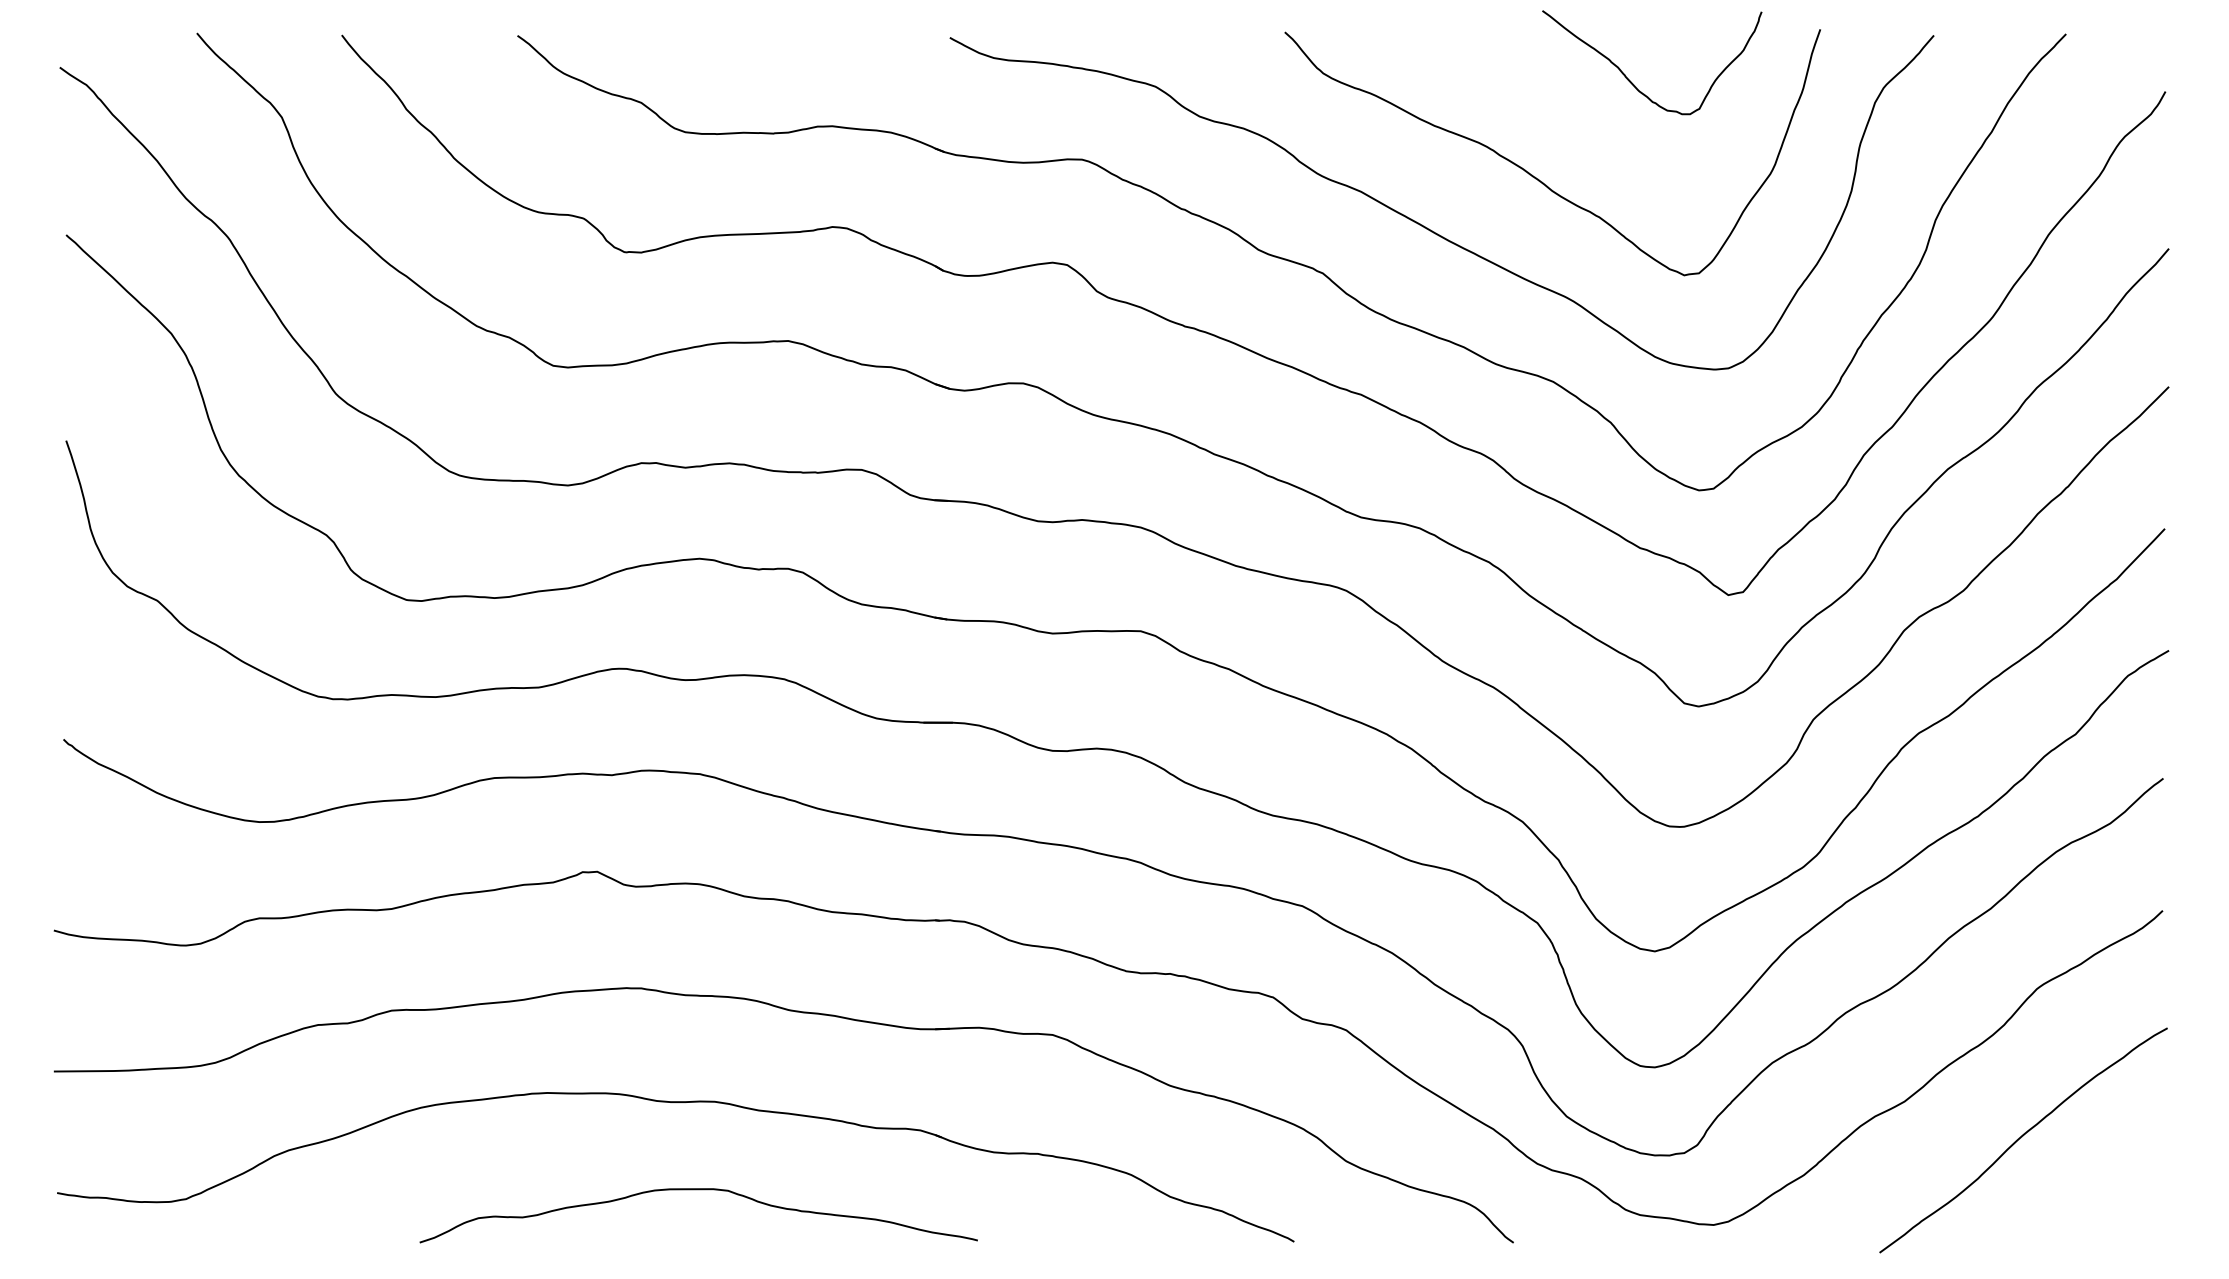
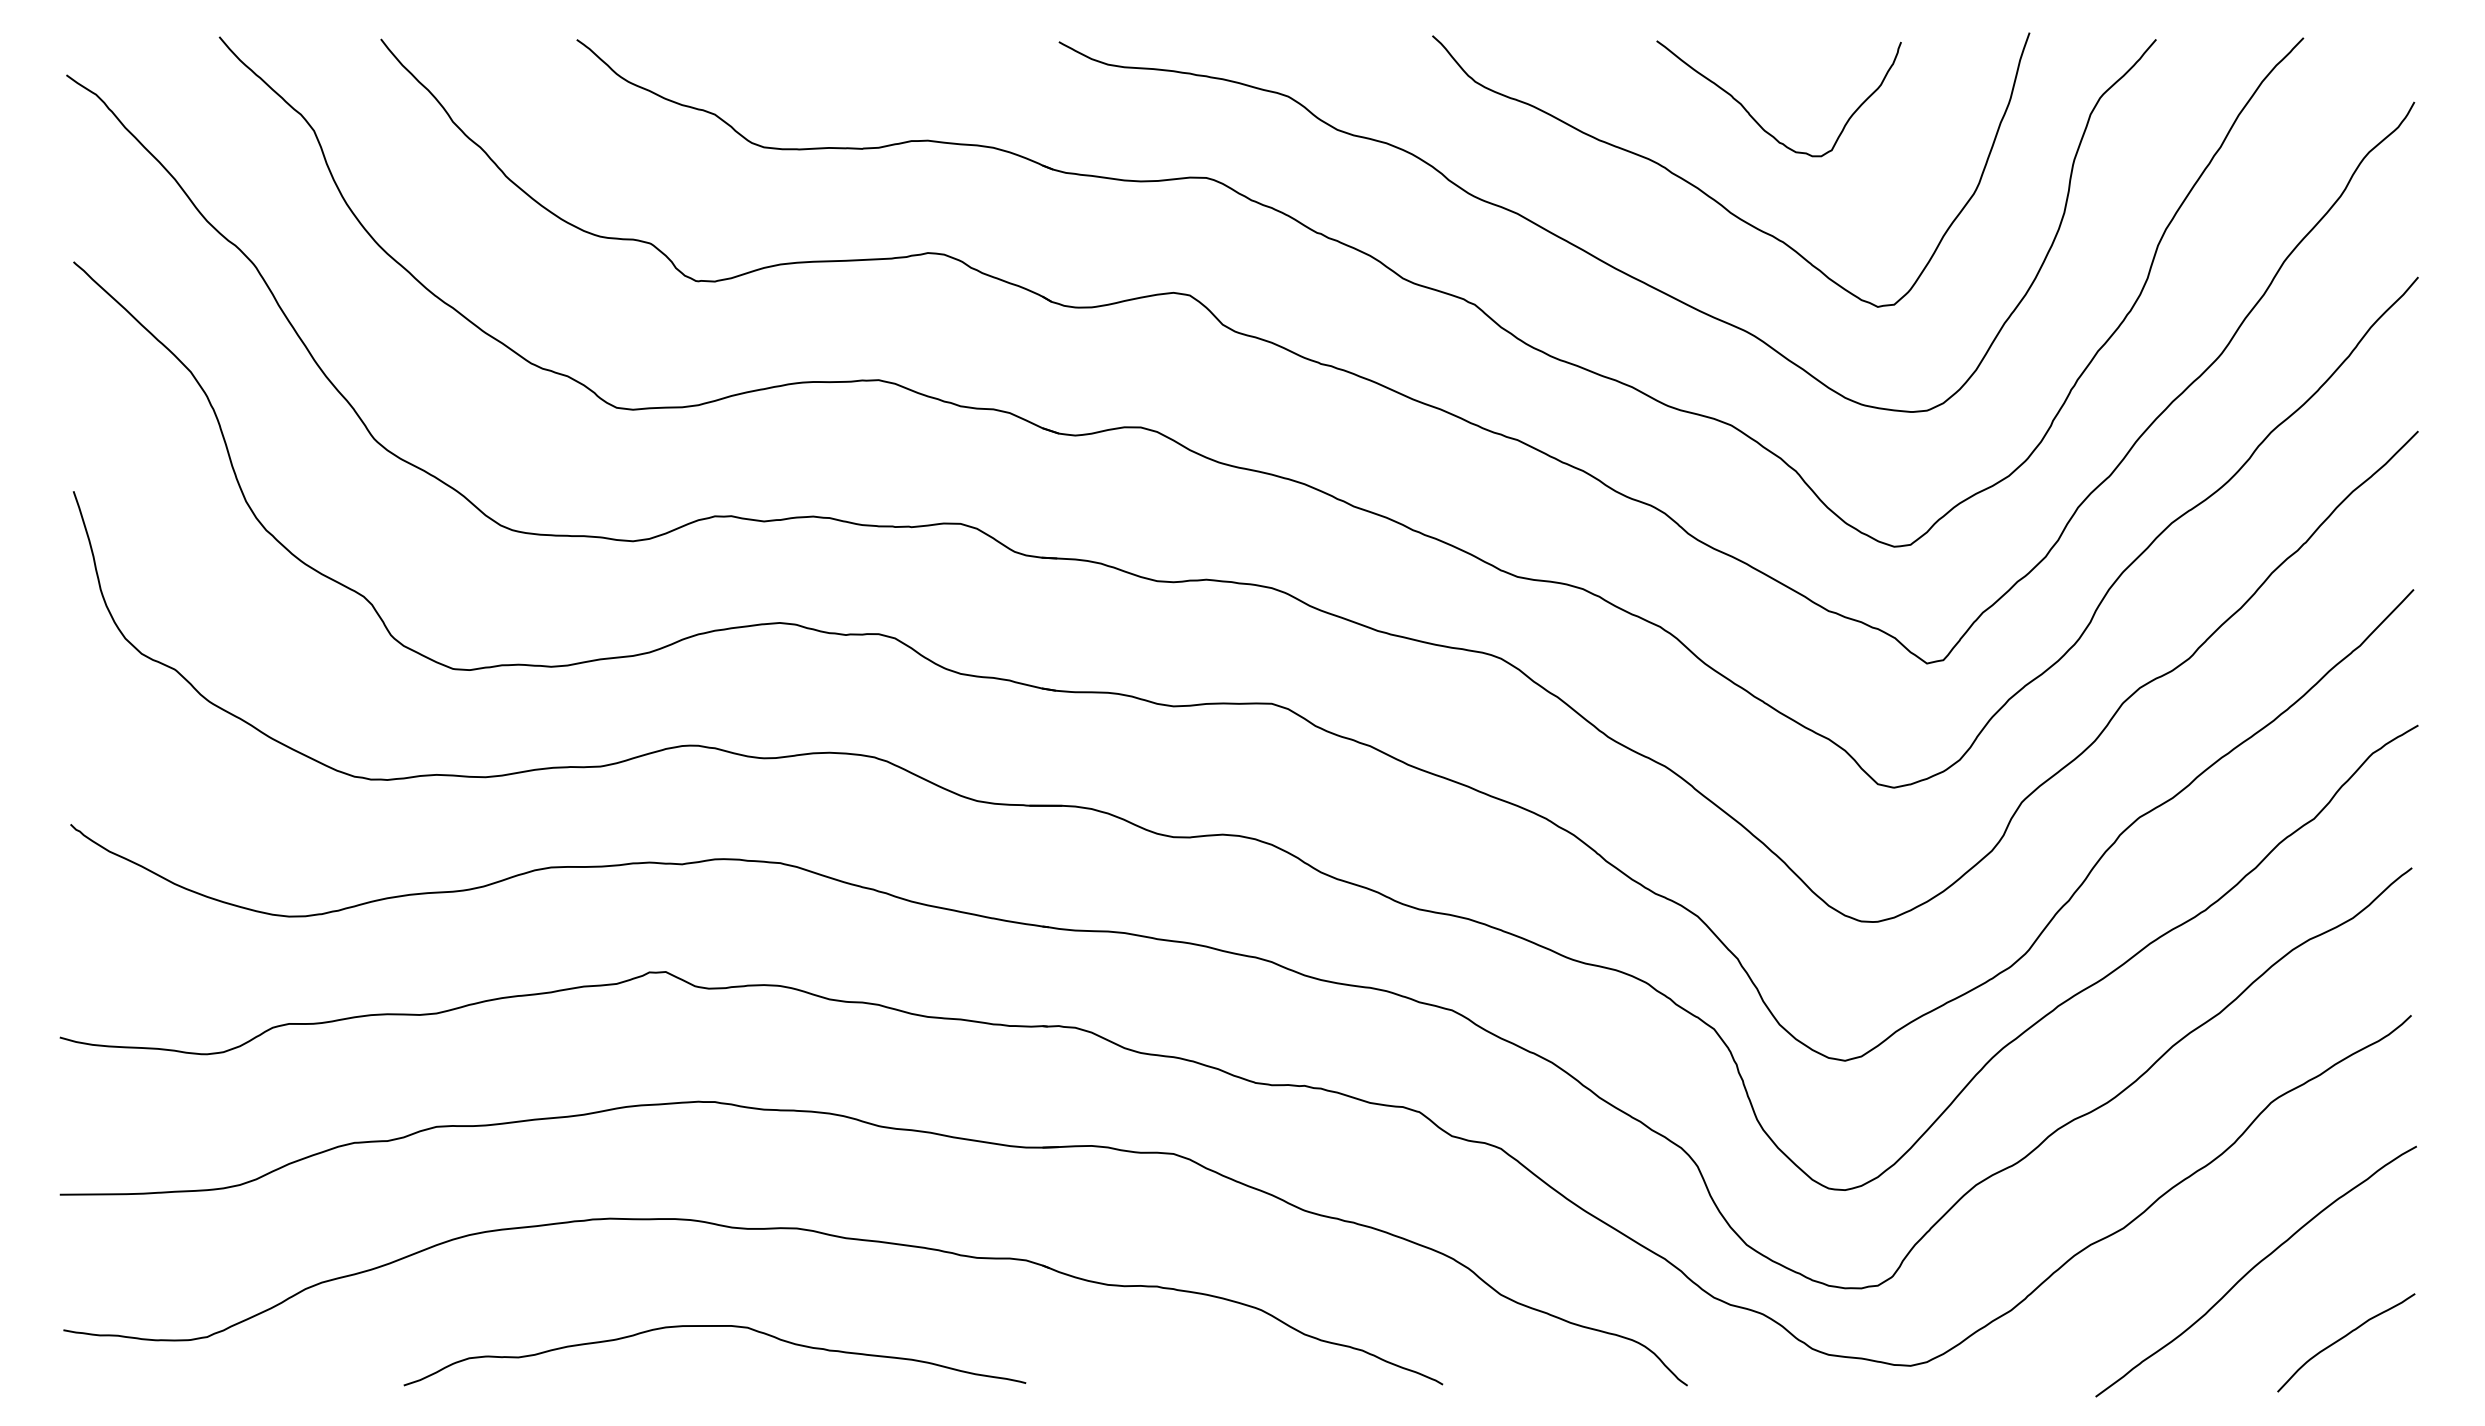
curve: (1631, 82) -> (1756, 120), moved
curve: (698, 1189) -> (714, 1326), moved
curve: (2101, 1200) -> (2343, 1338), added

